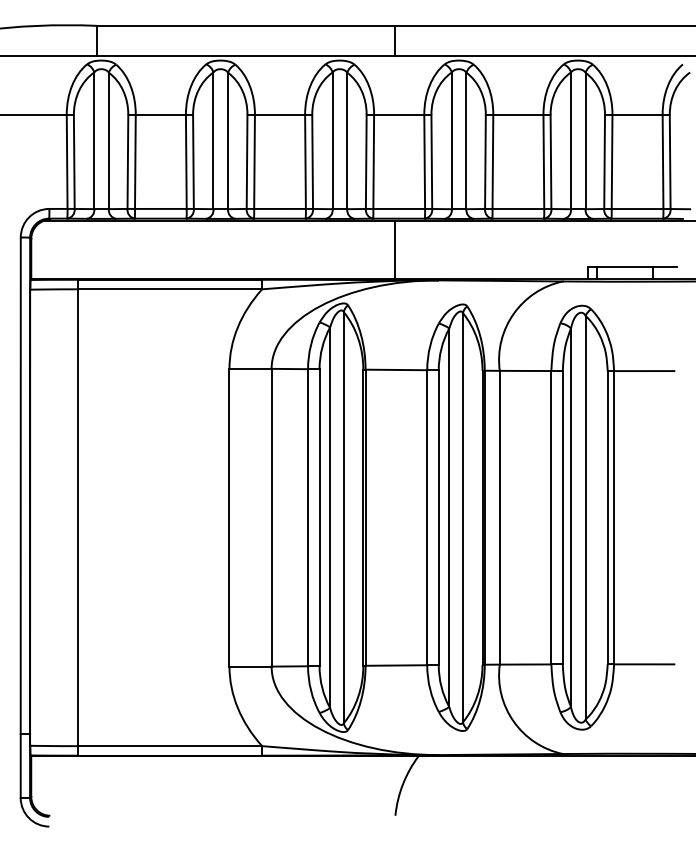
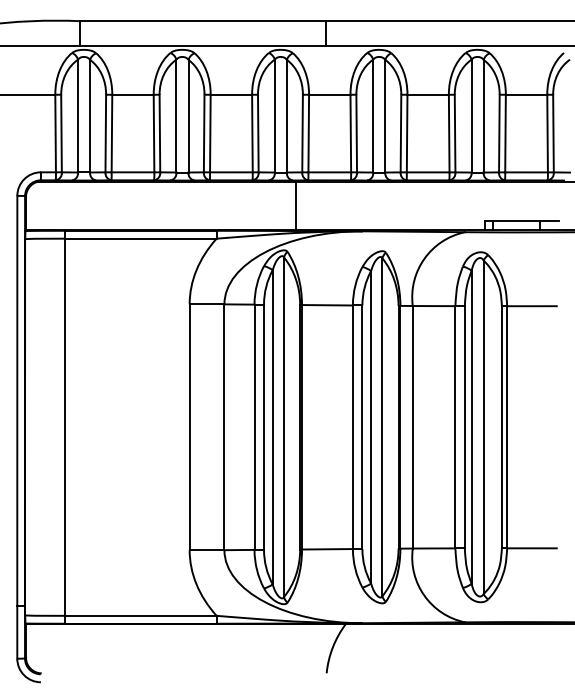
line: (394, 249) -> (296, 205), moved

